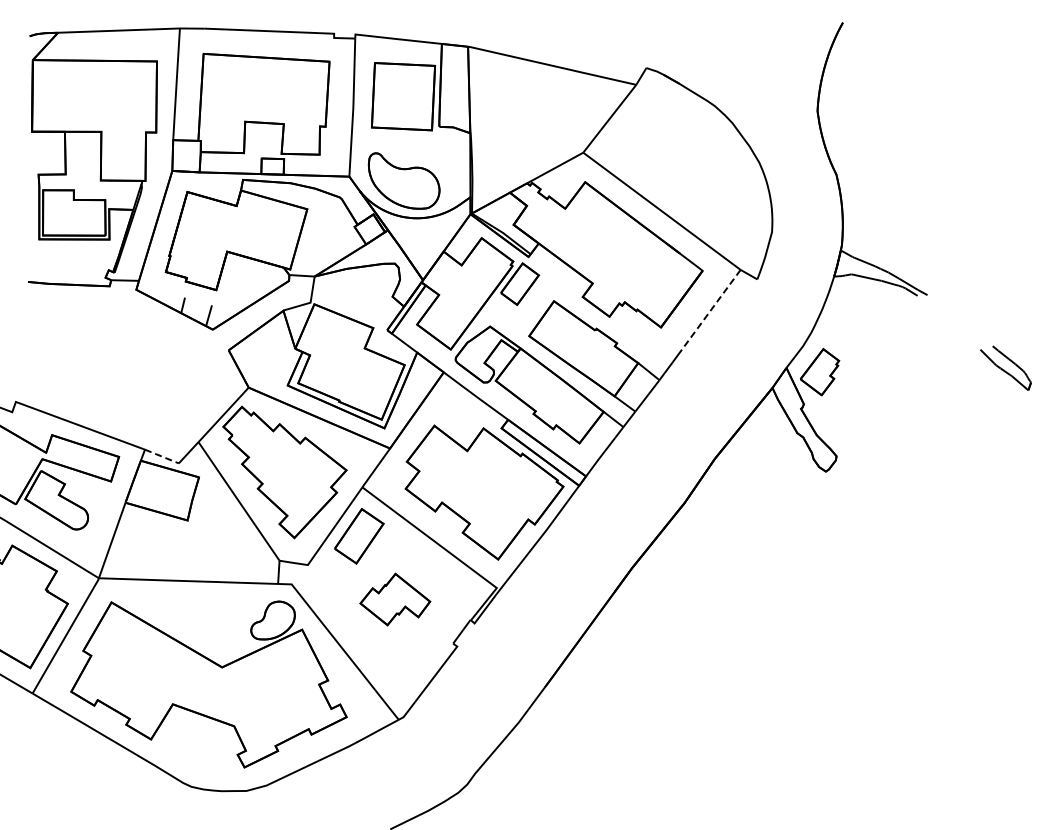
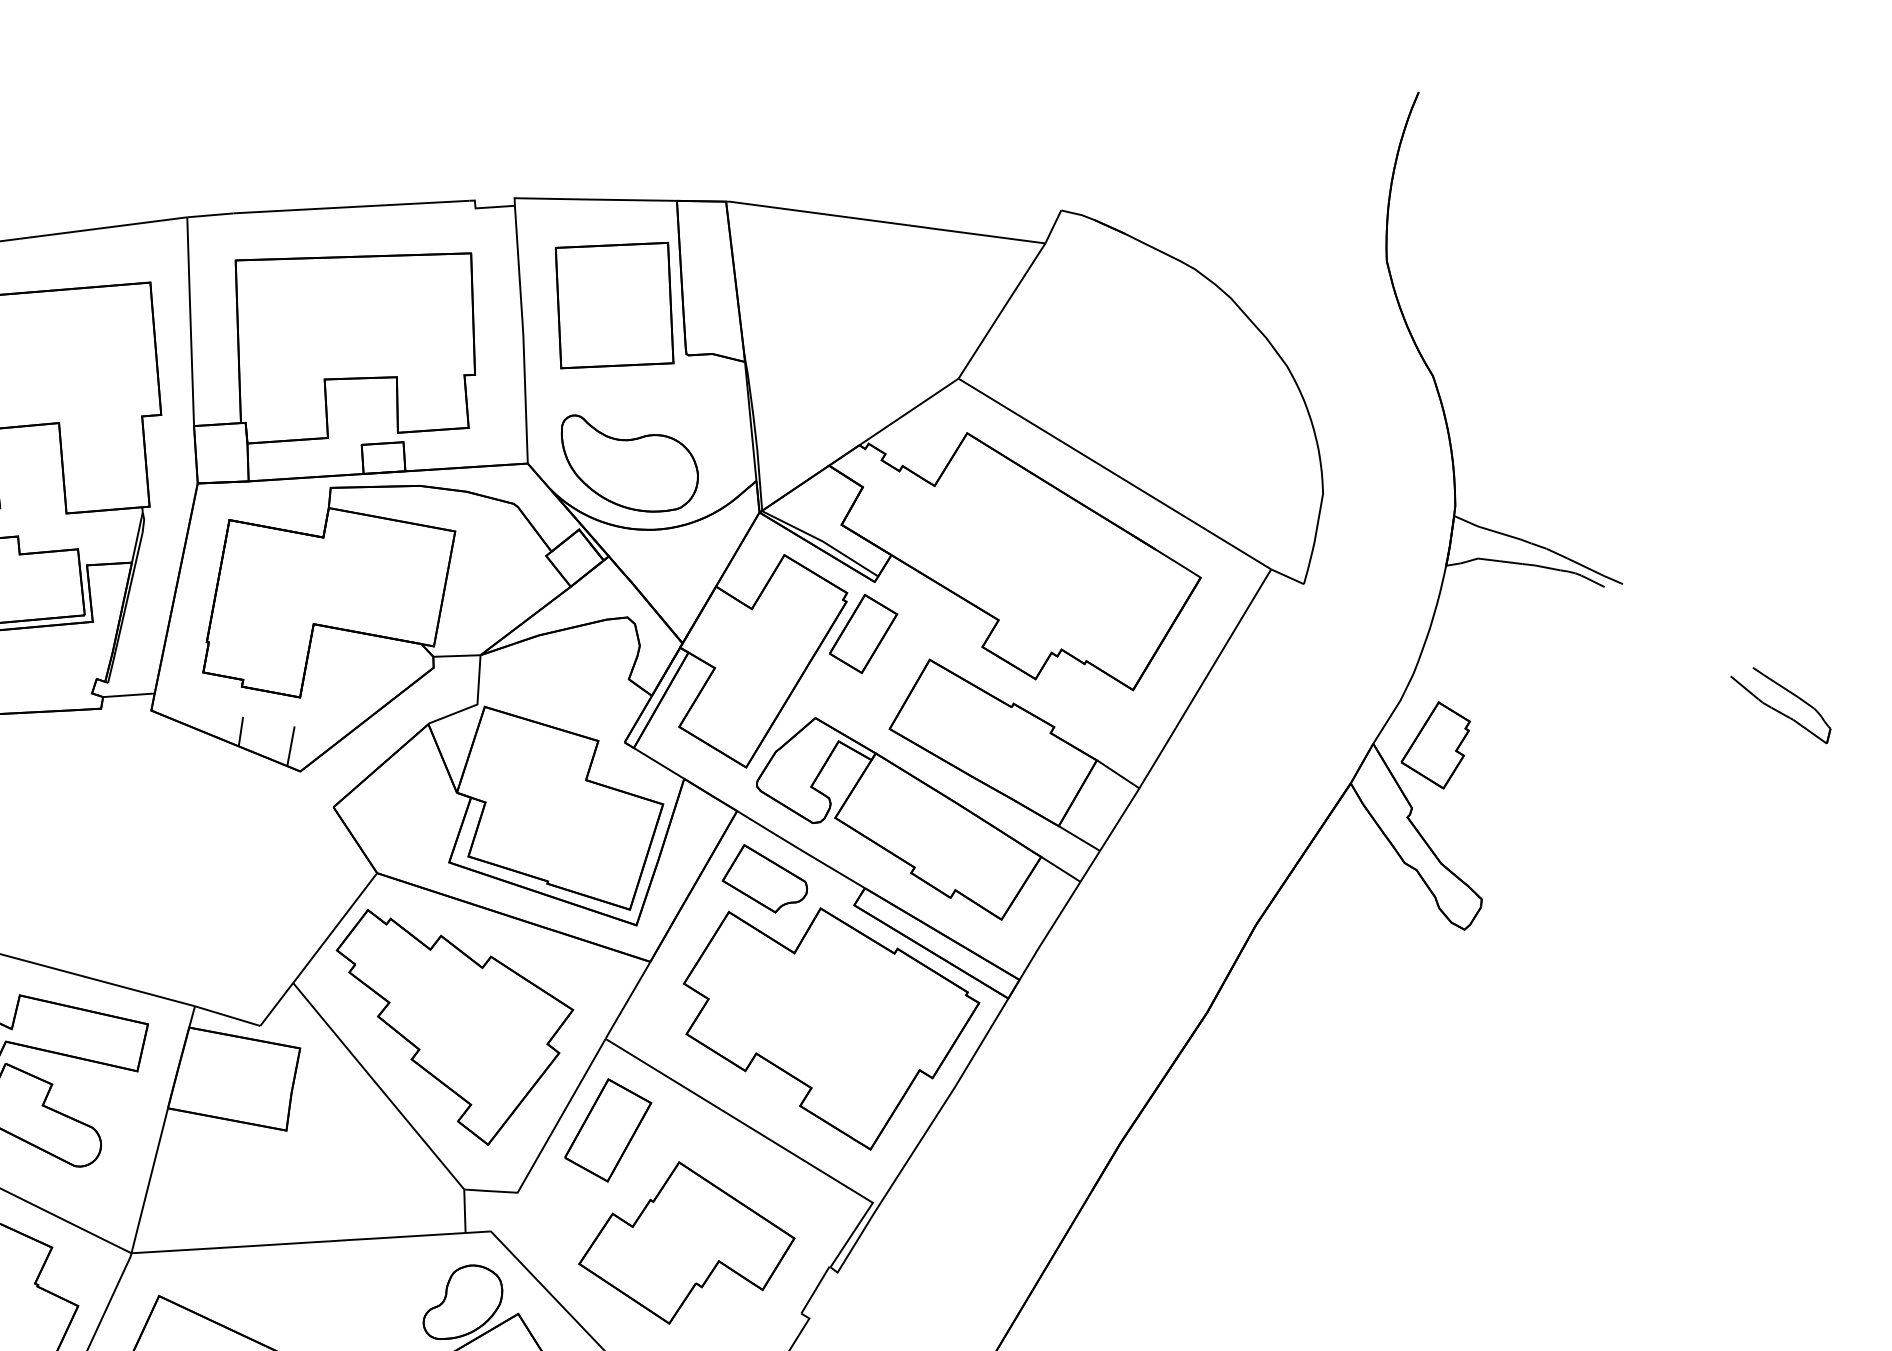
line: (711, 309) -> (1223, 648), dashed -> solid
part: (454, 409) -> (763, 878), added
line: (162, 456) -> (228, 1015), dashed -> solid
part: (395, 599) -> (686, 1241), size x1.67

